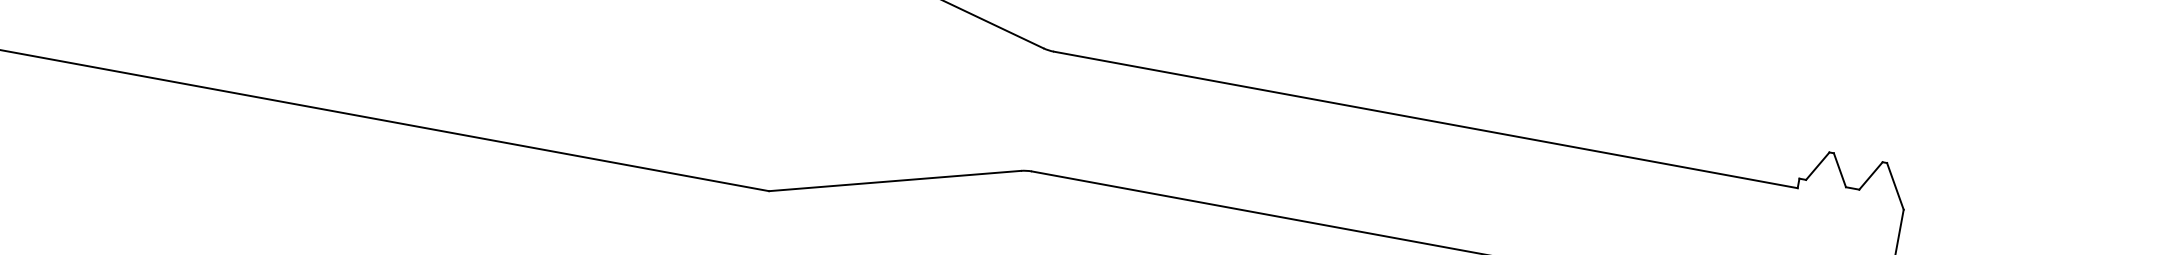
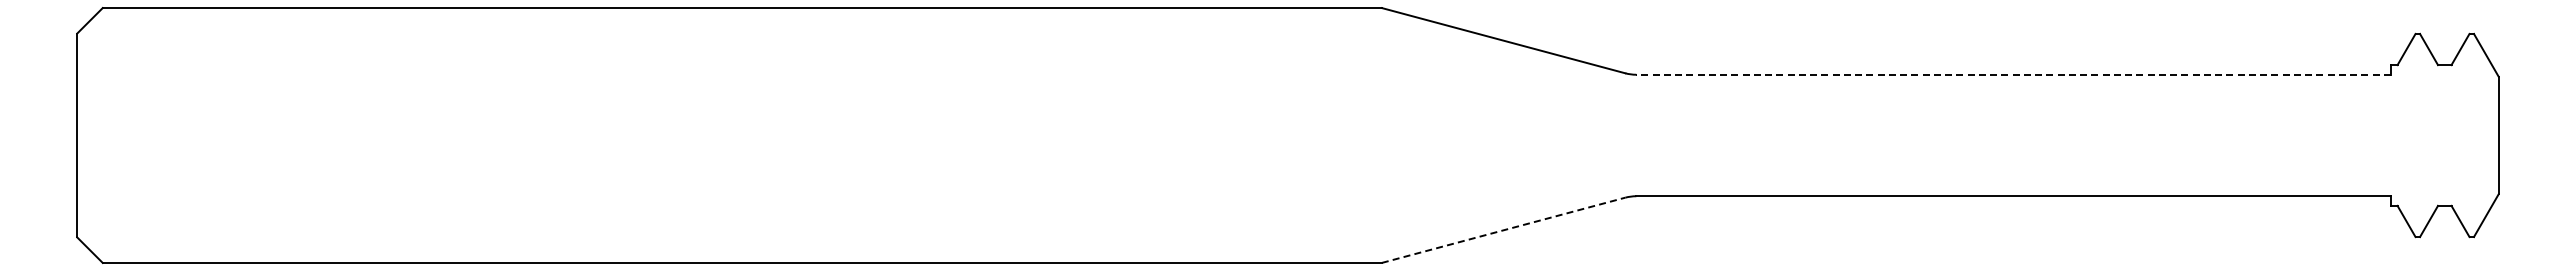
line: (1425, 119) -> (2013, 74), solid -> dashed
line: (895, 181) -> (1504, 230), solid -> dashed

